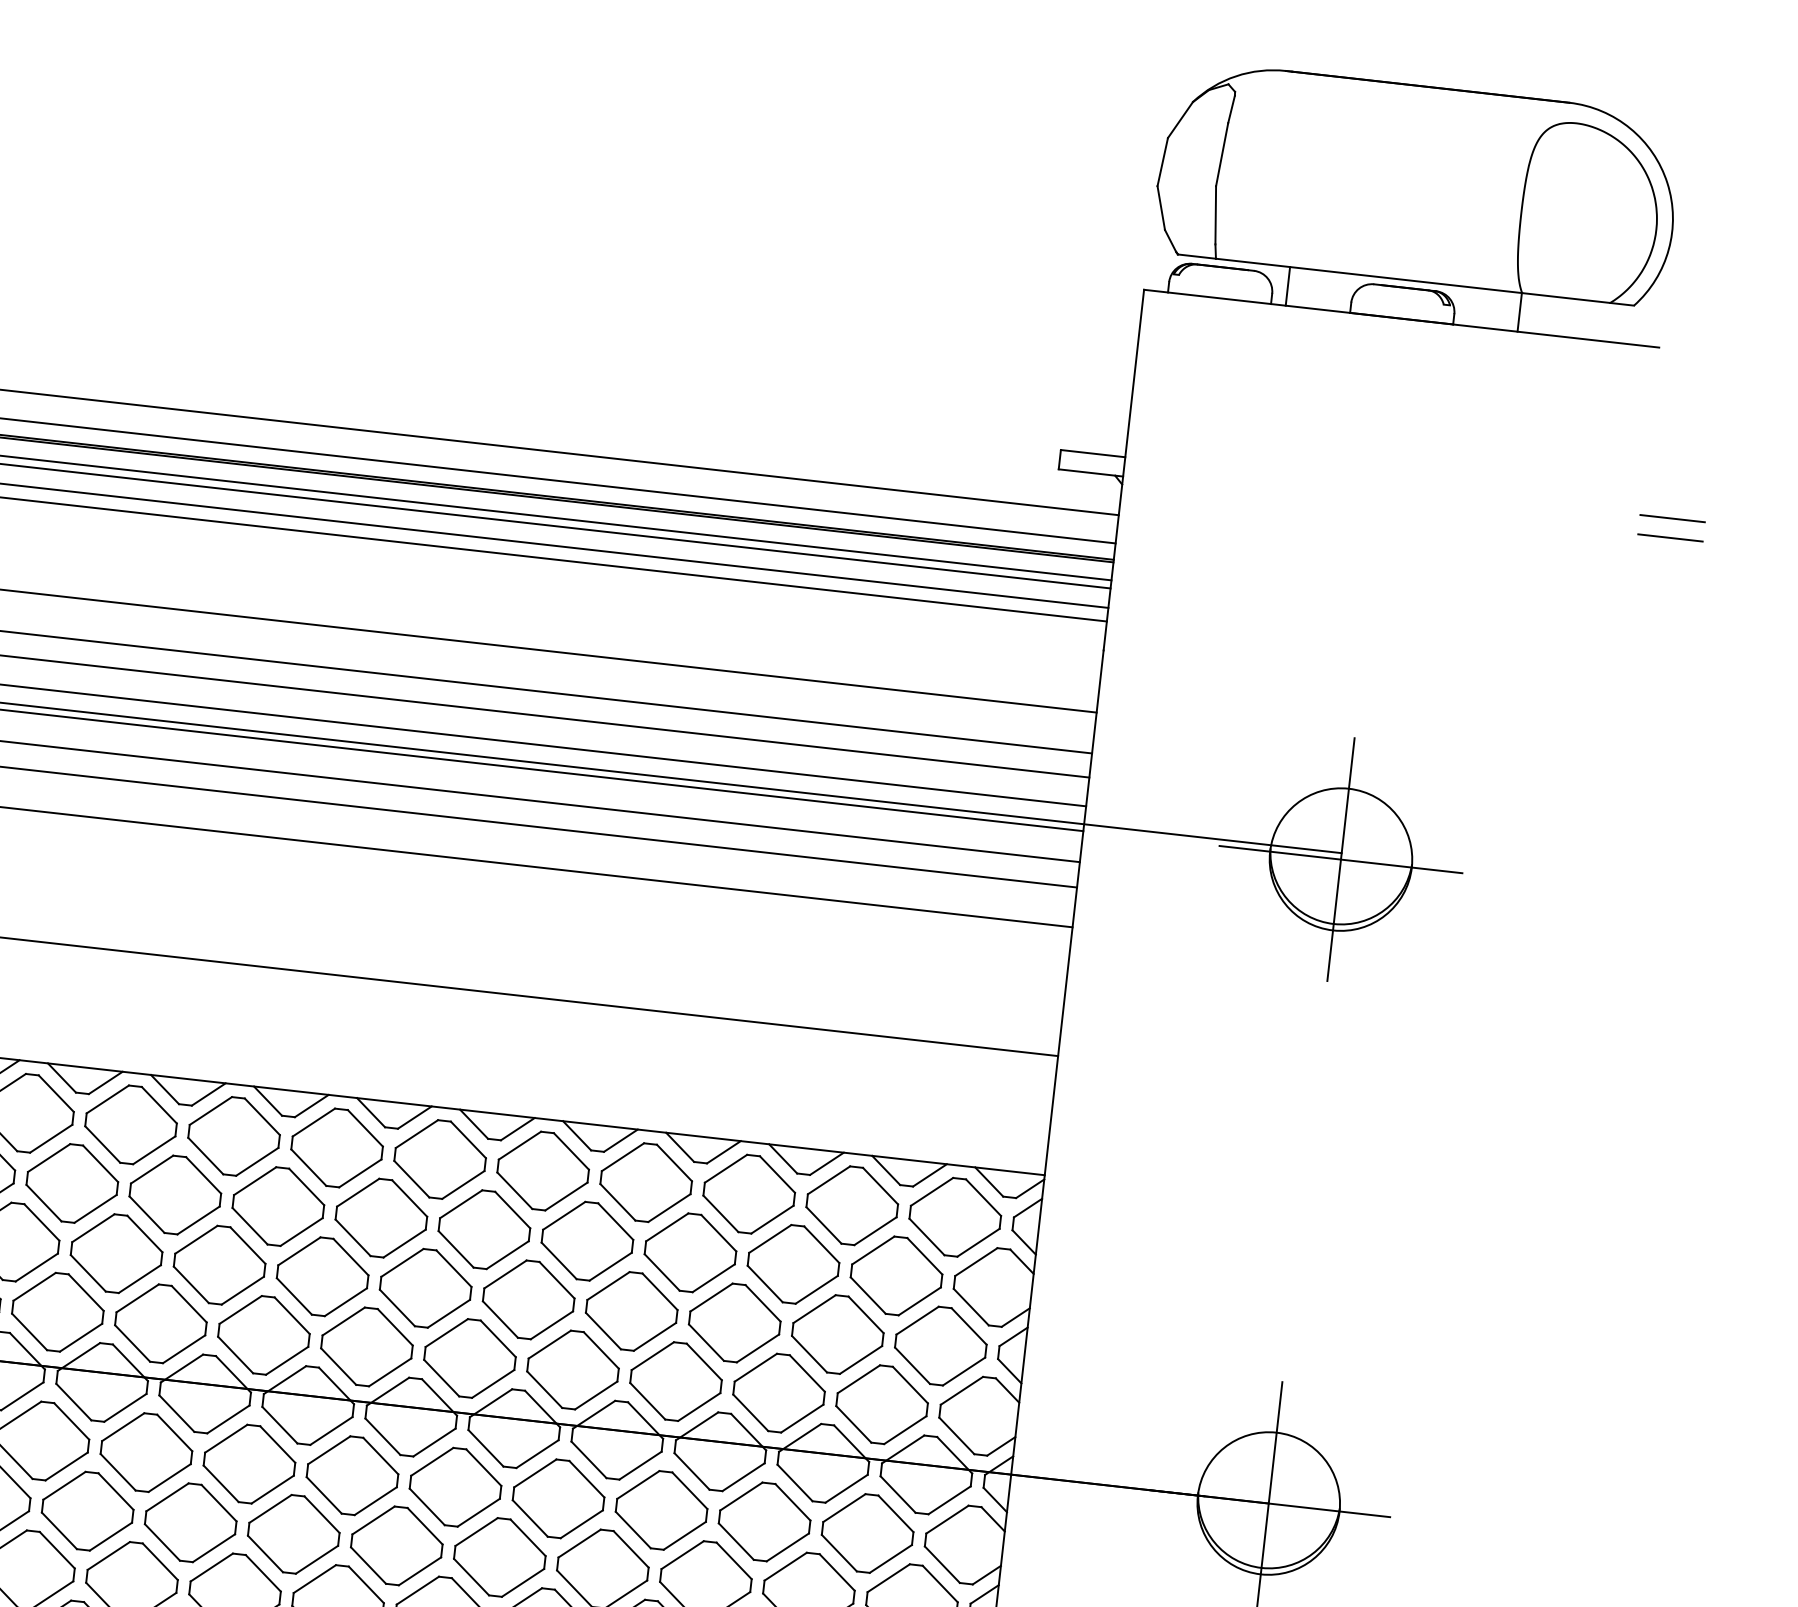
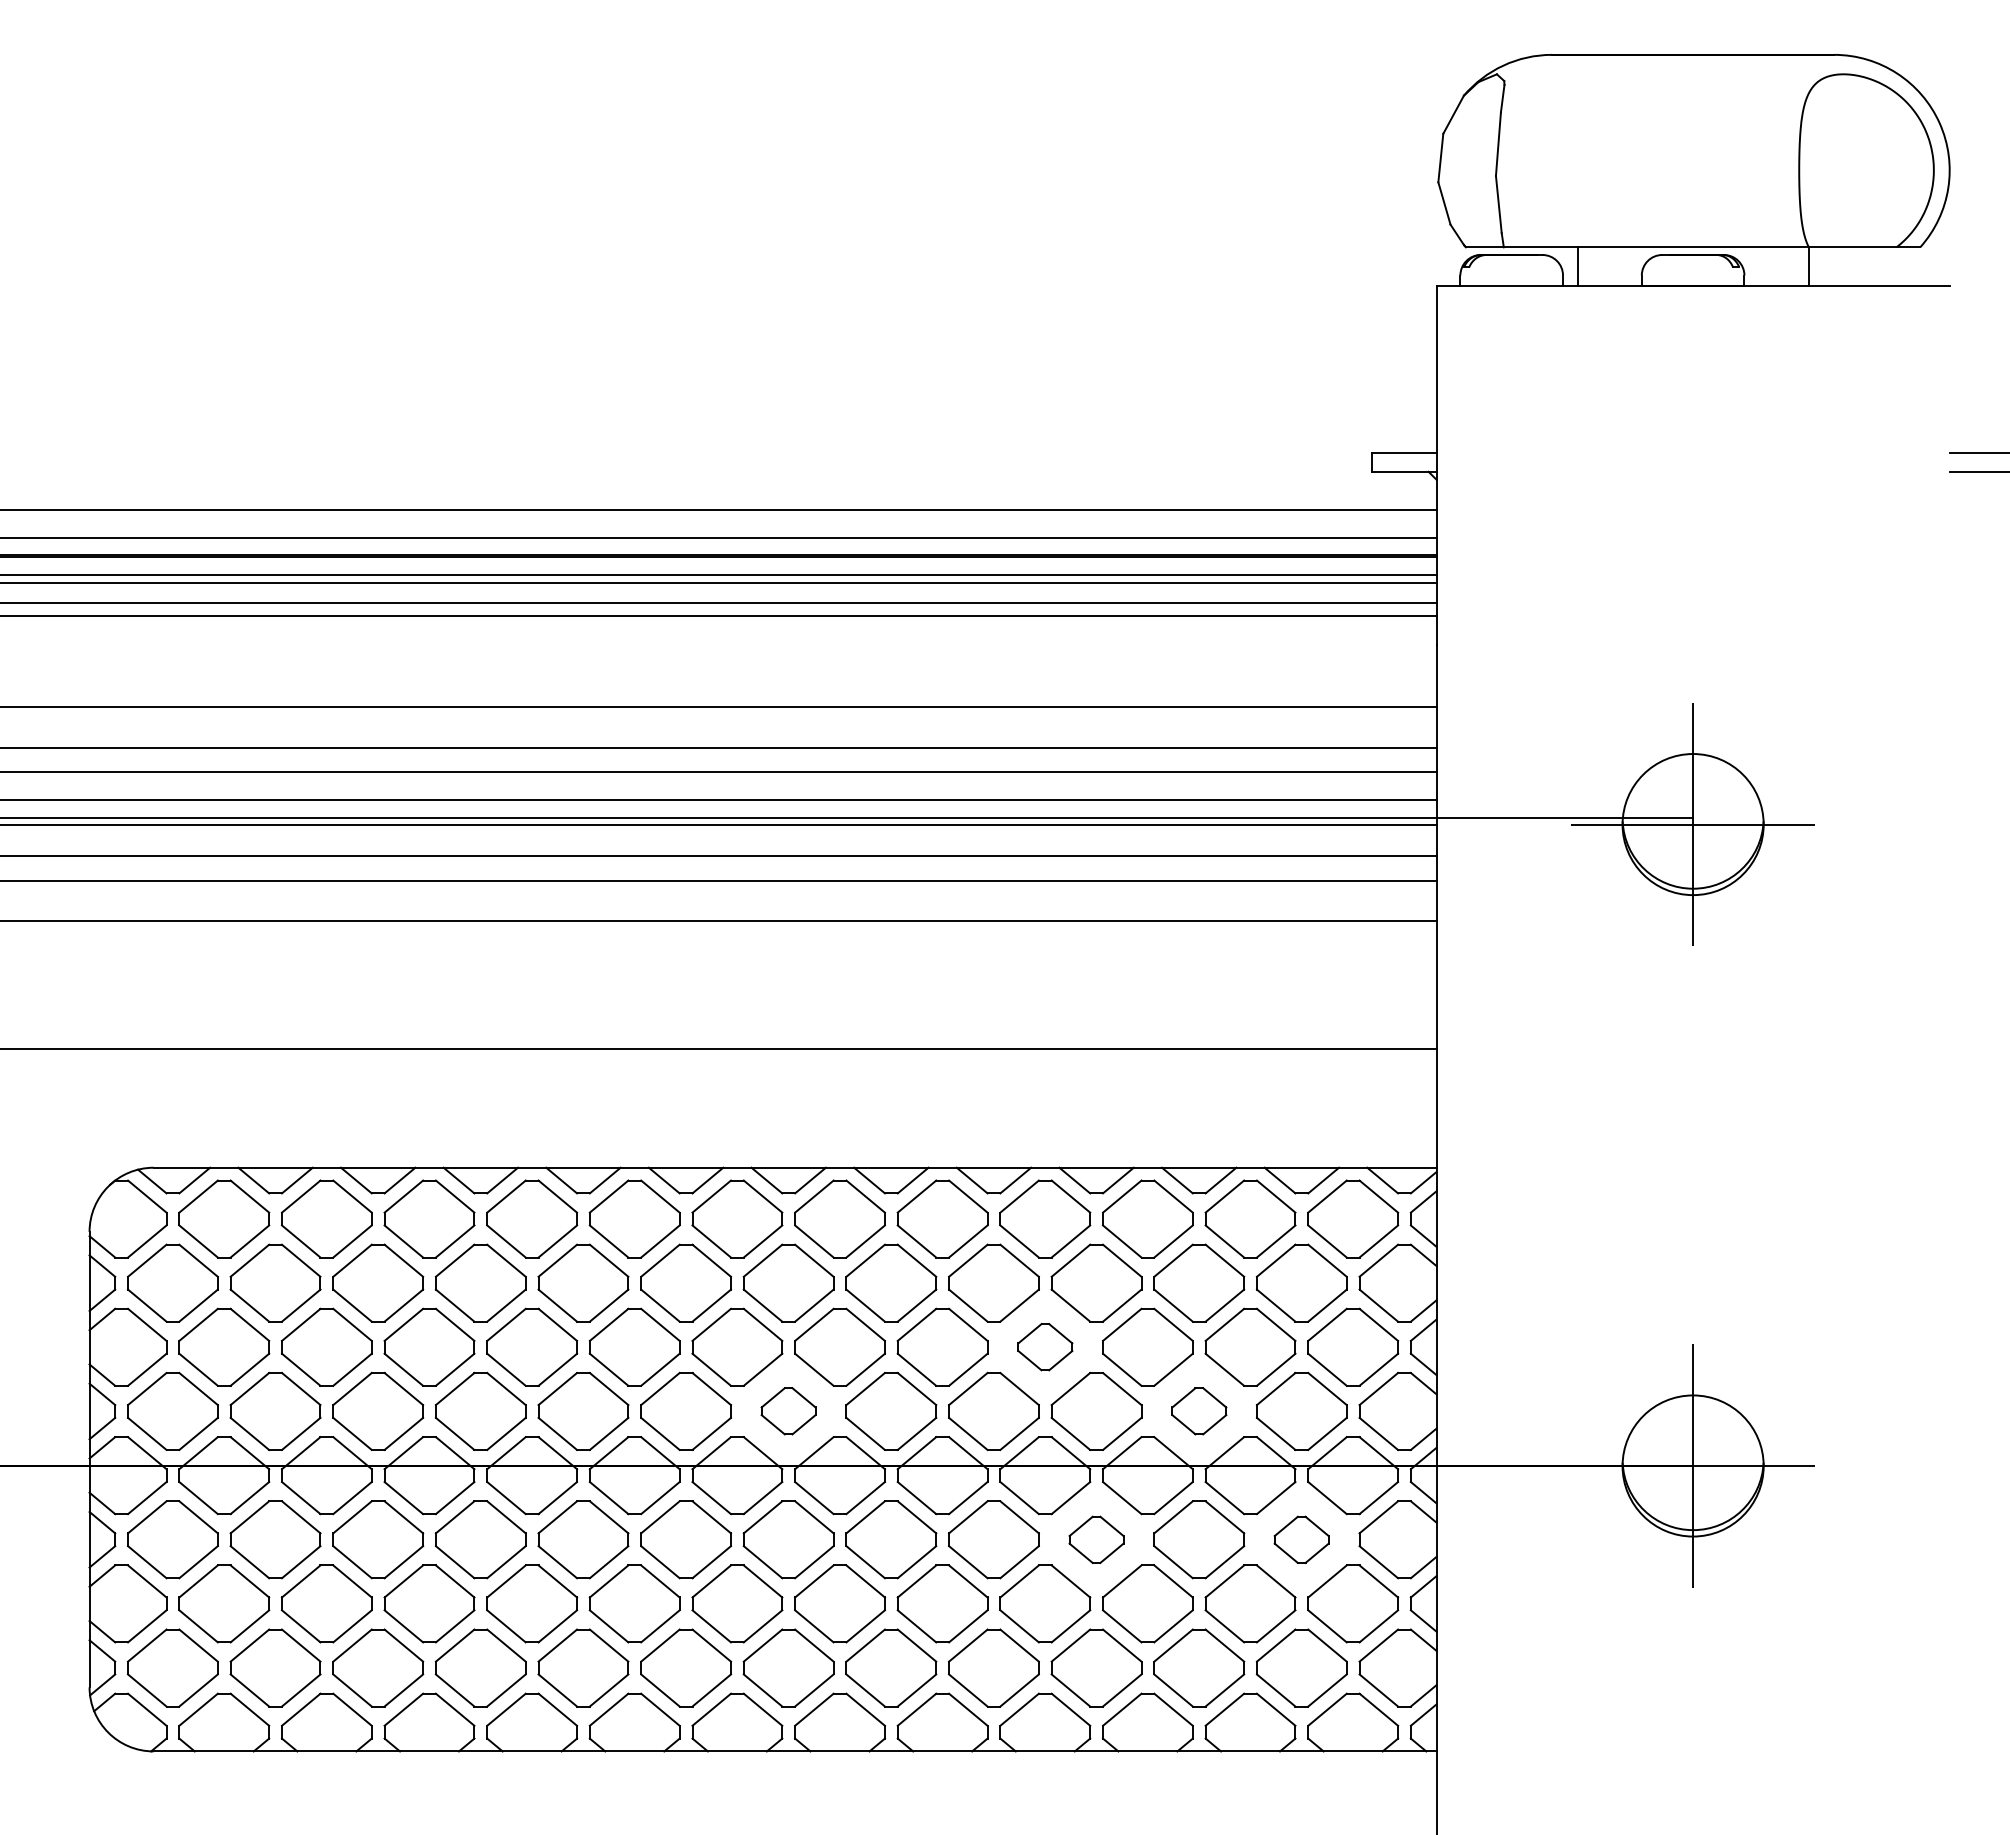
part: (632, 1310) -> (1045, 1346), size x0.6
part: (366, 1345) -> (788, 1410), size x0.6
part: (779, 1392) -> (1199, 1410), size x0.6
part: (661, 1510) -> (1096, 1539), size x0.6
part: (867, 1533) -> (1301, 1539), size x0.6

